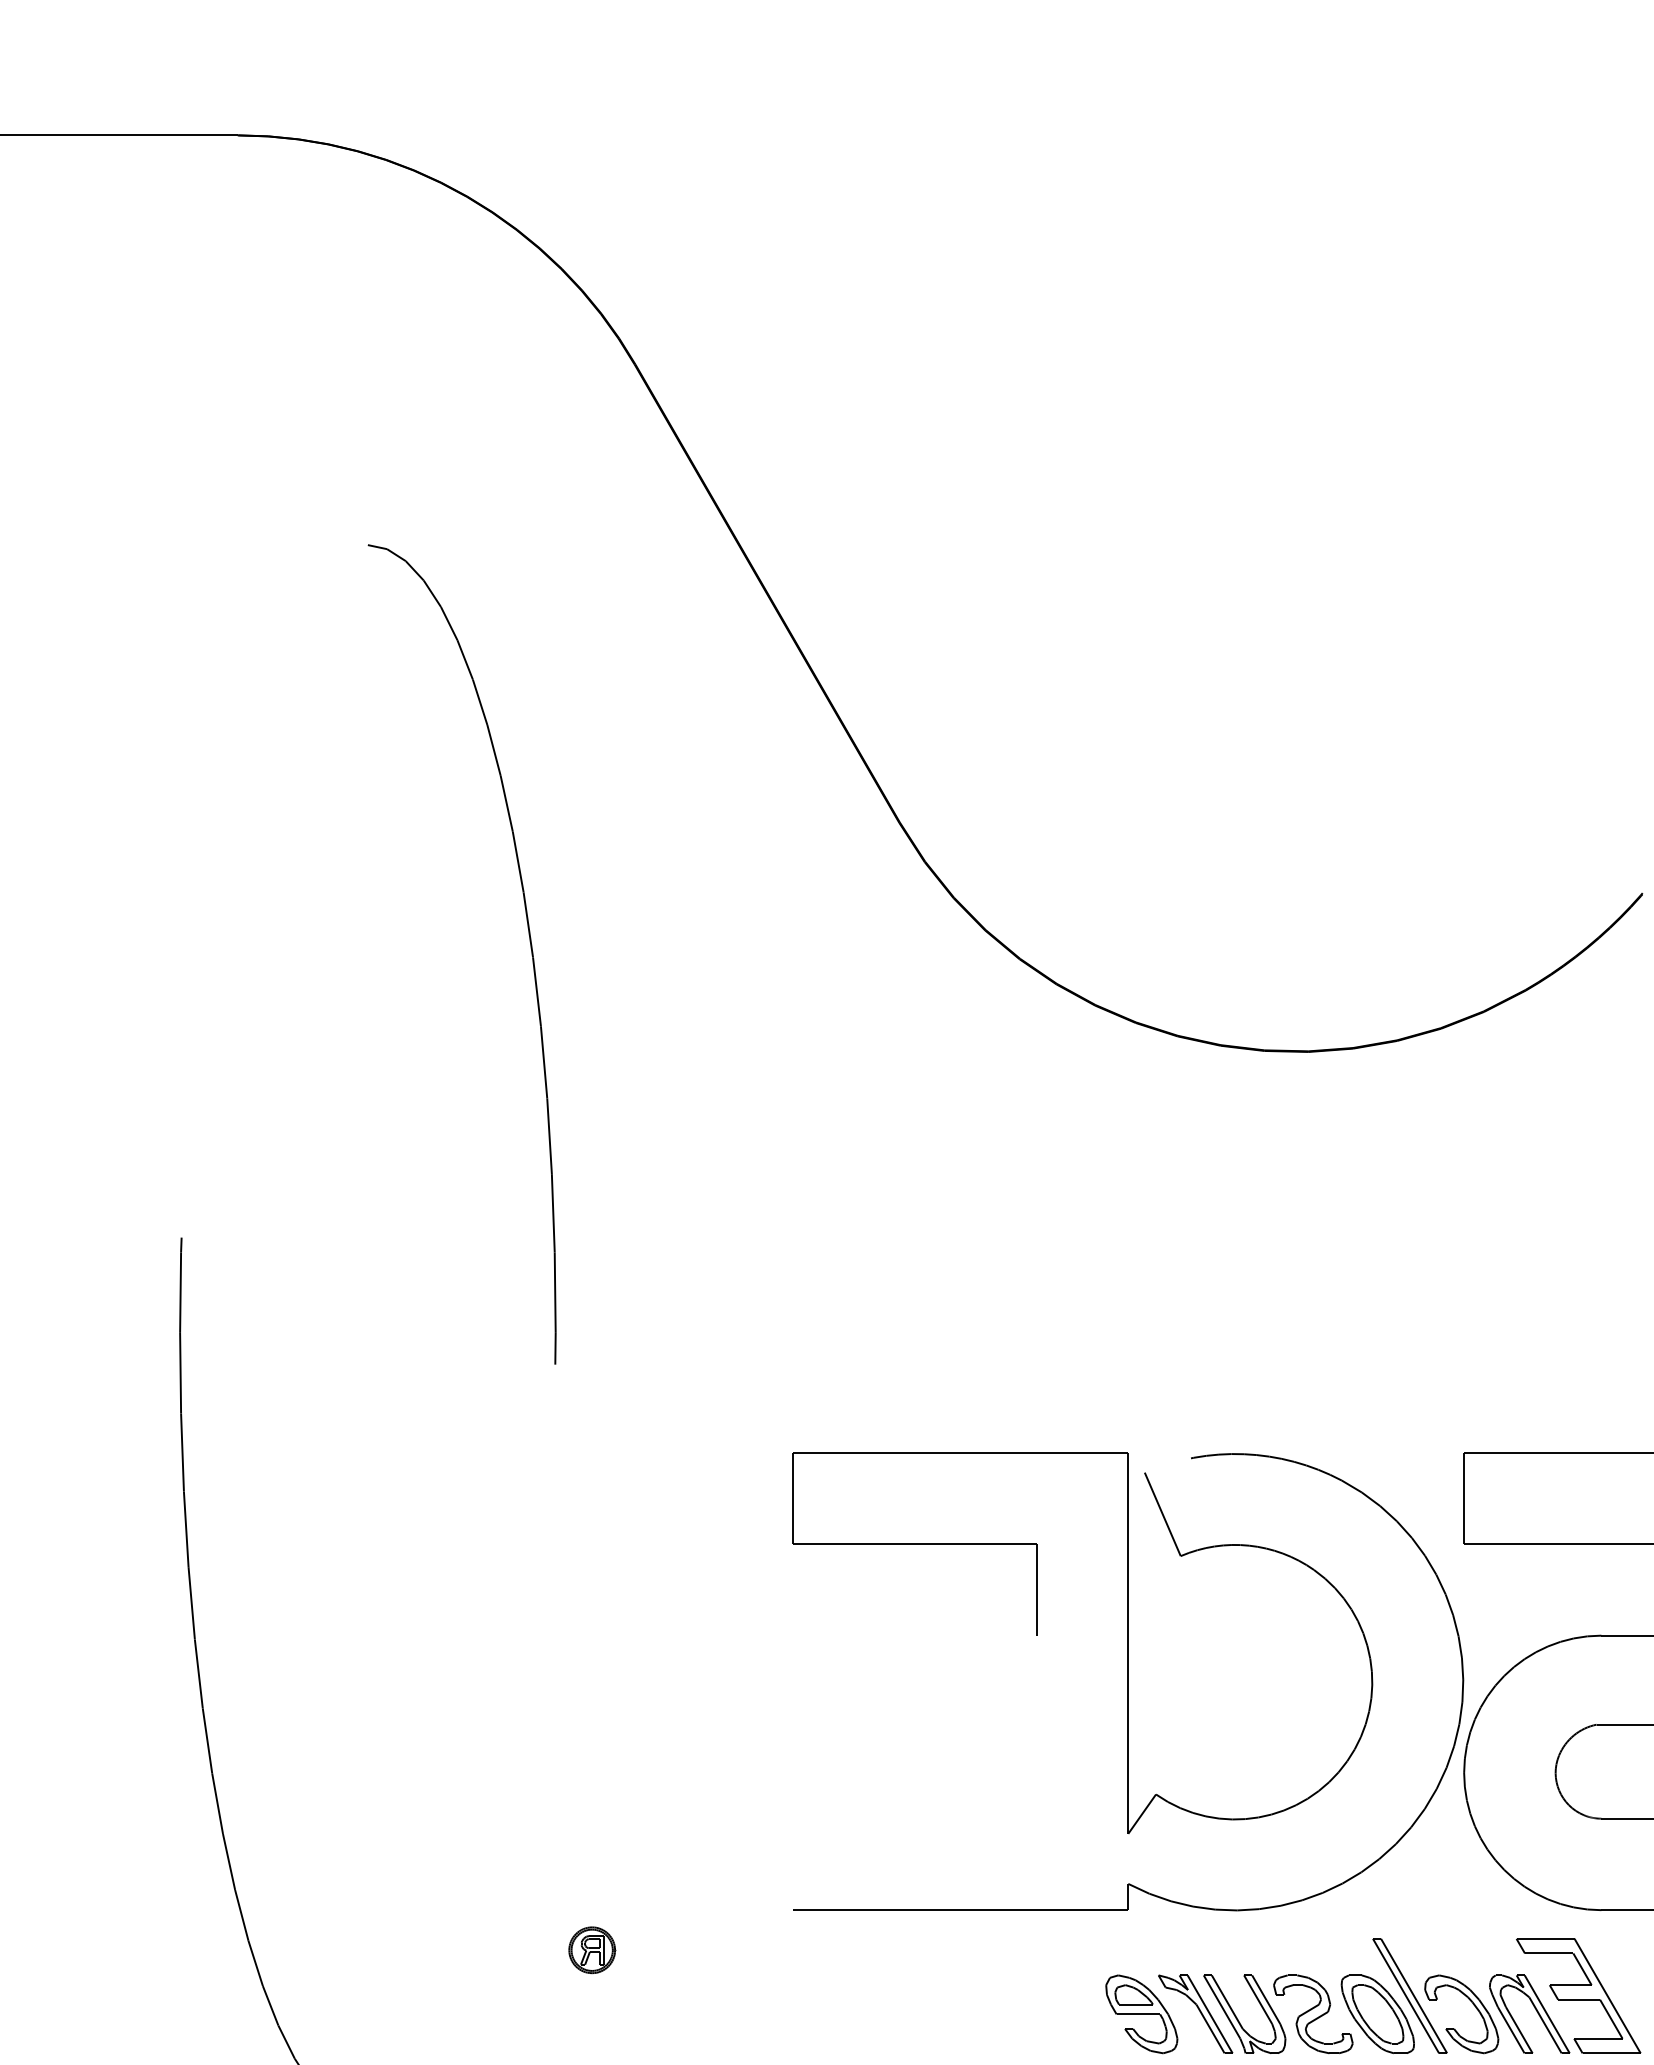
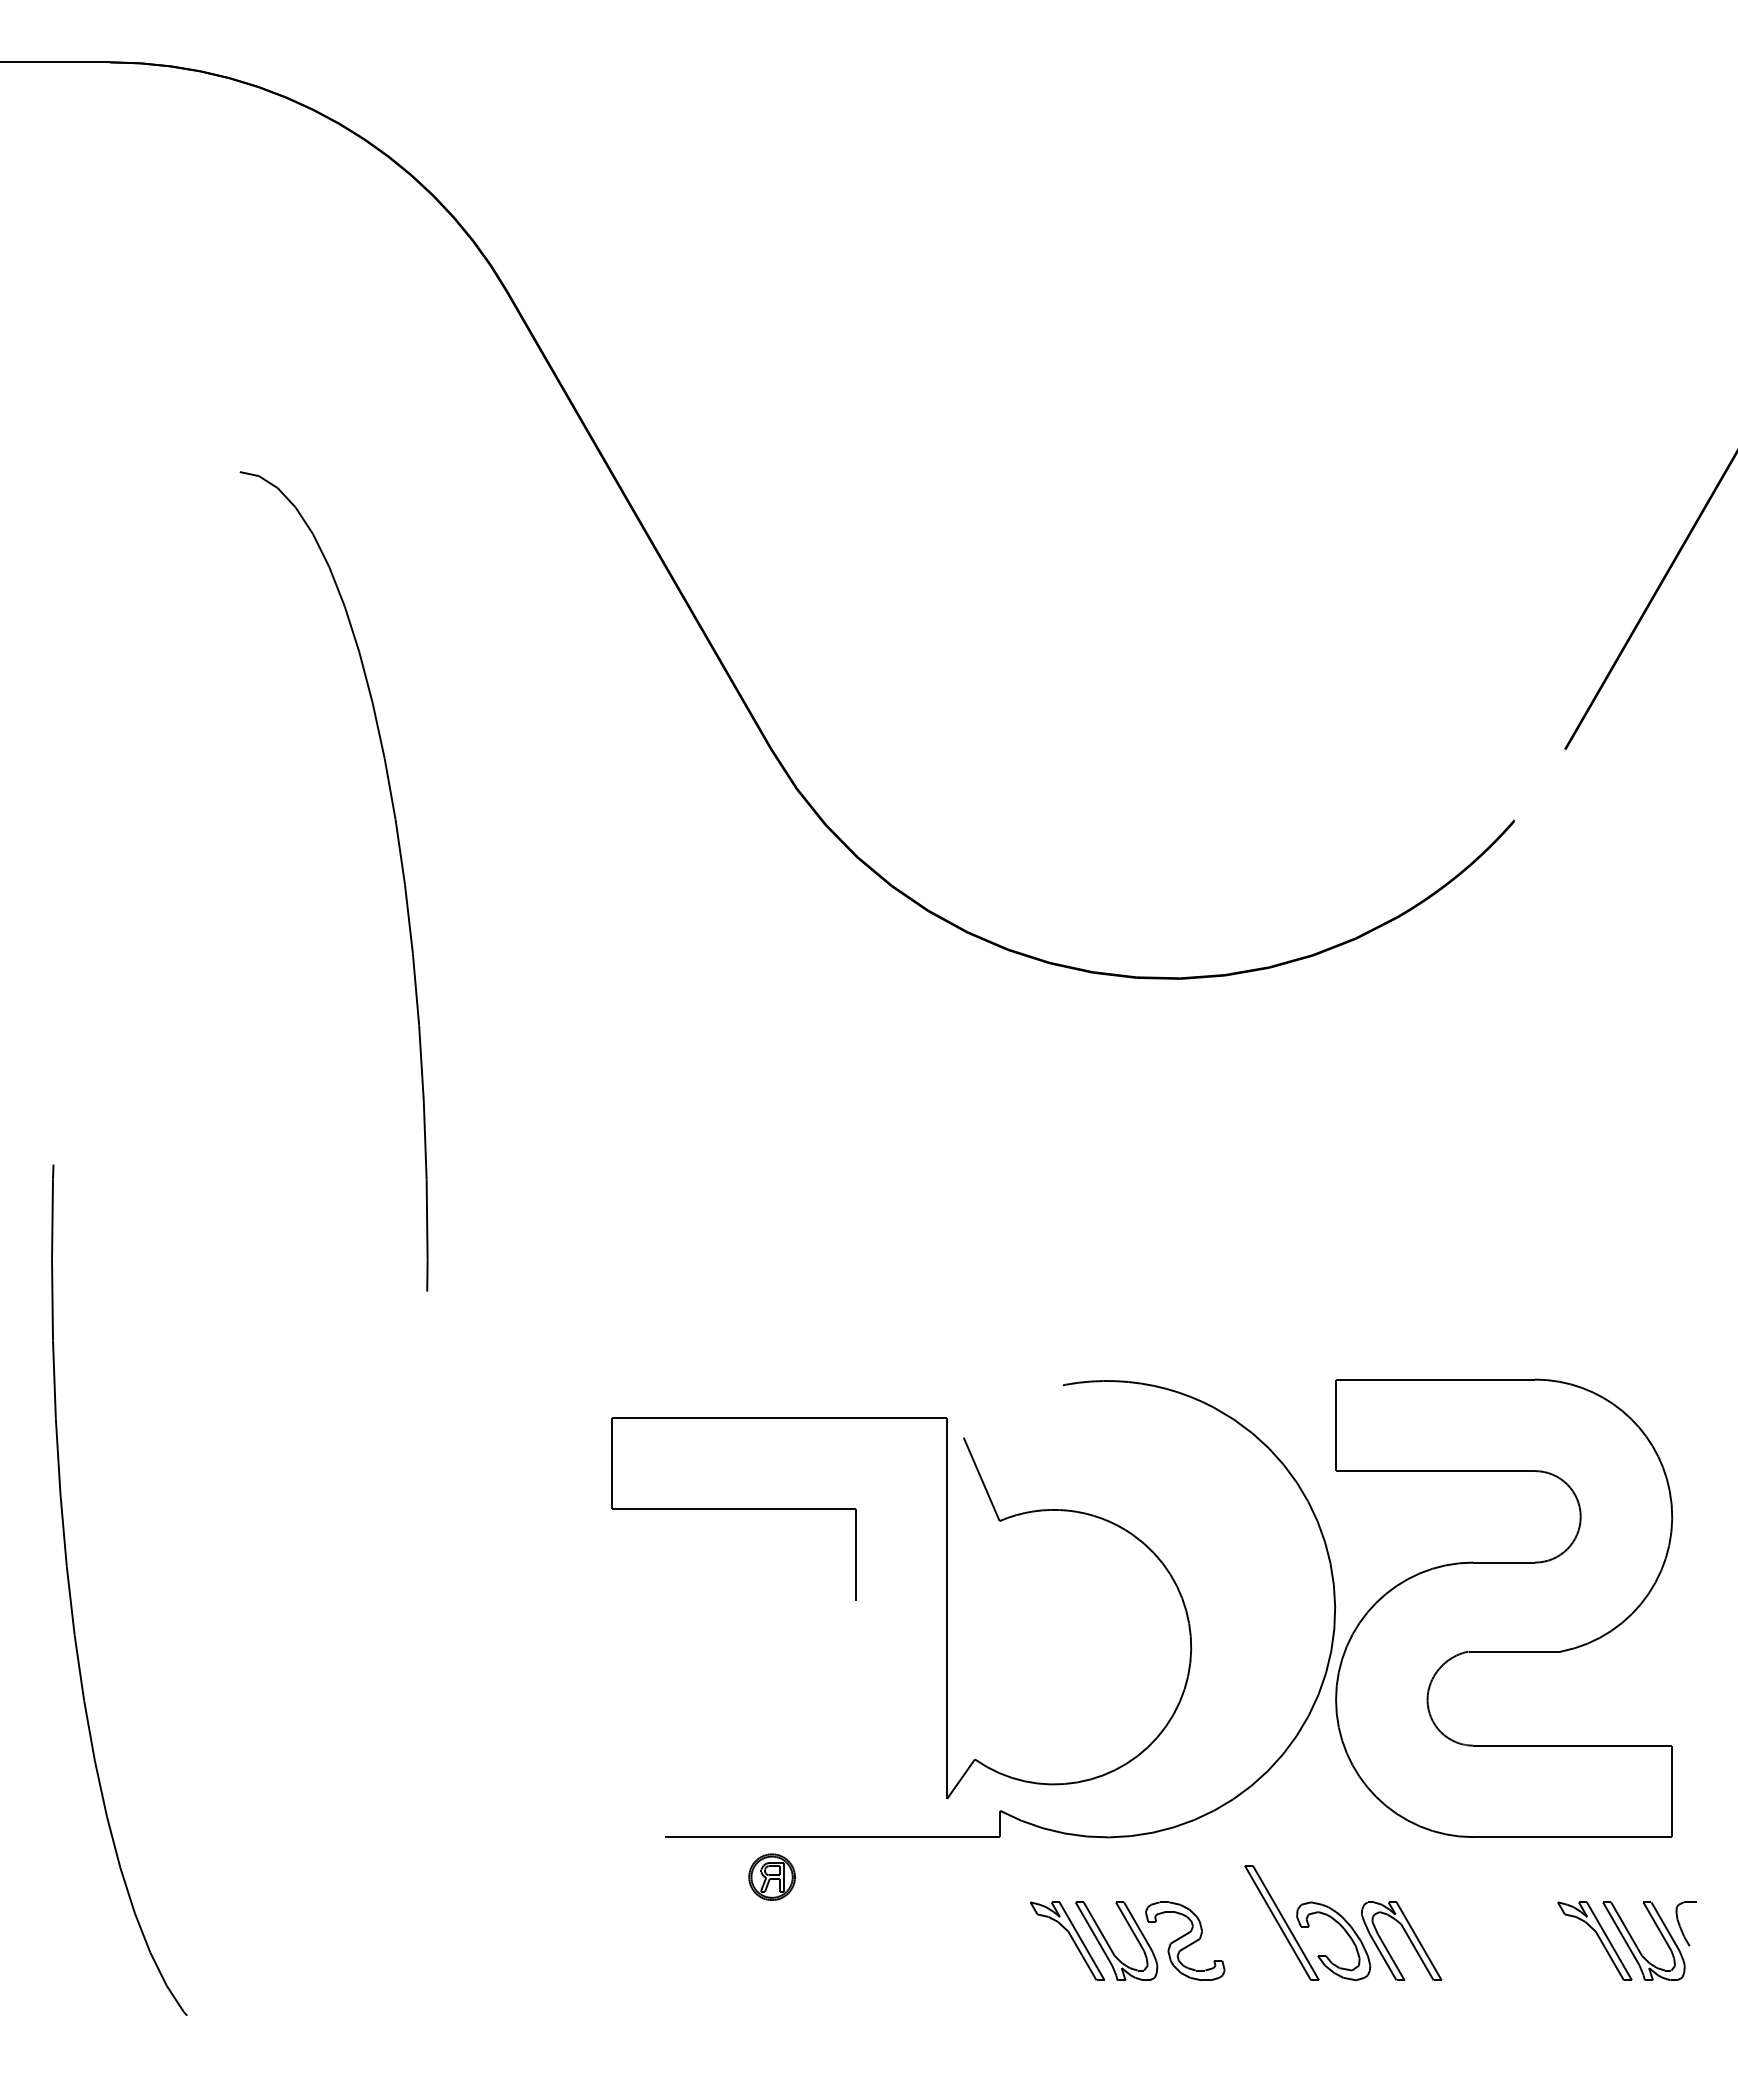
part: (1127, 1642) -> (946, 1607), moved
part: (592, 1949) -> (772, 1876), moved
part: (1578, 1995) -> (1450, 1922), removed
part: (1377, 2013) -> (1249, 1940), removed
part: (1141, 2014) -> (1013, 1941), removed

